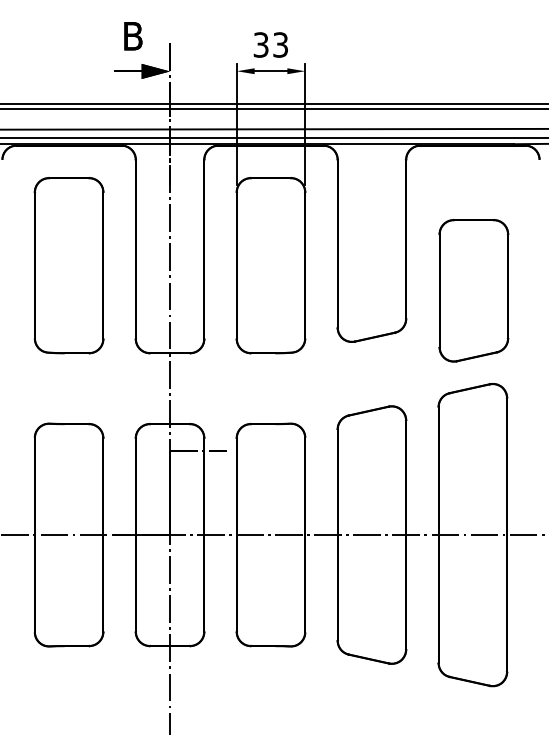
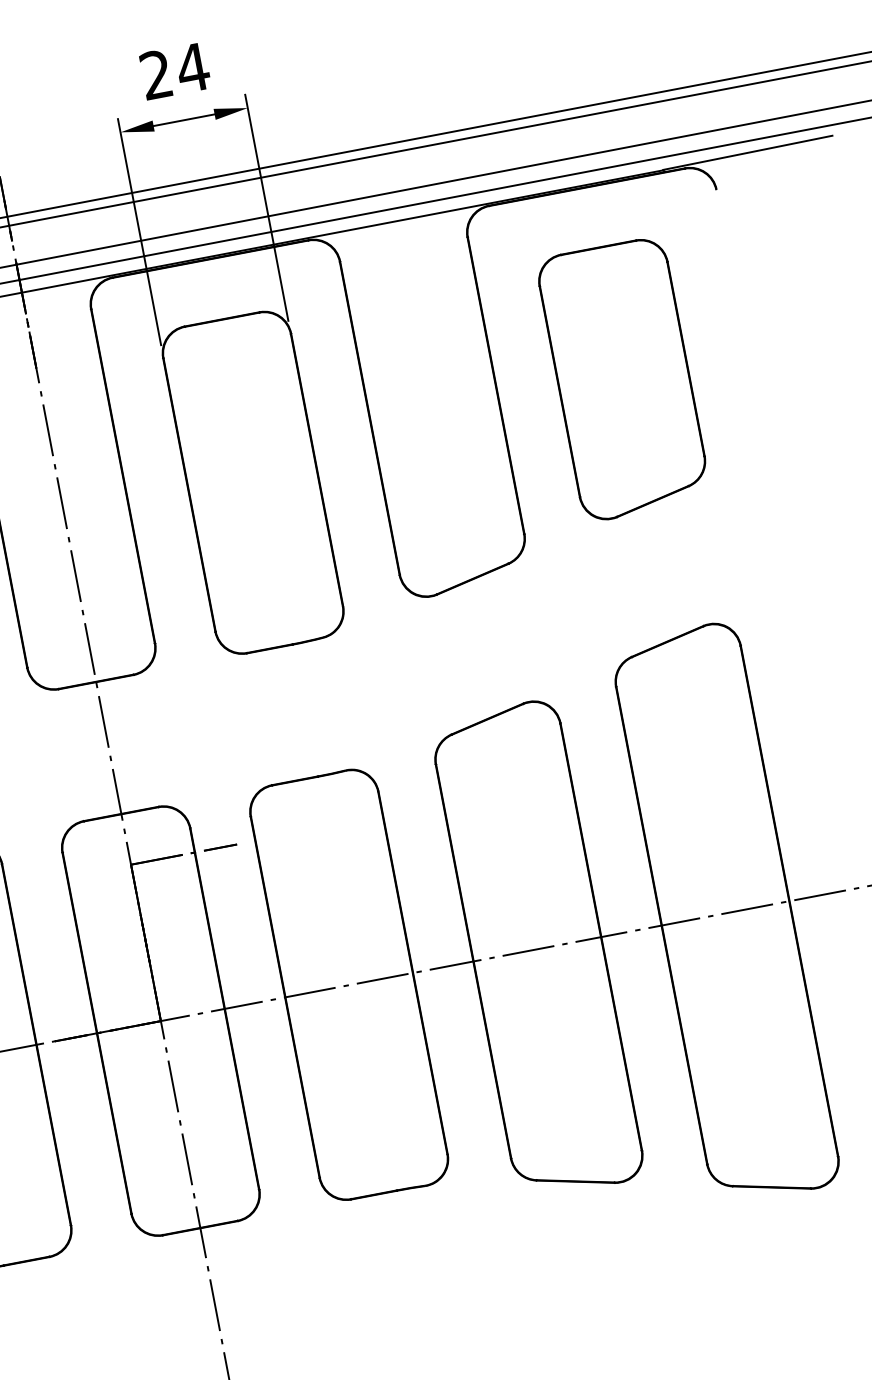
text: (270, 44) -> (173, 70), 33 -> 24
part: (473, 290) -> (622, 379), moved

